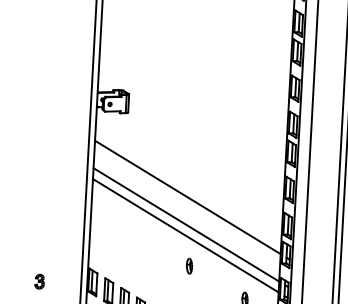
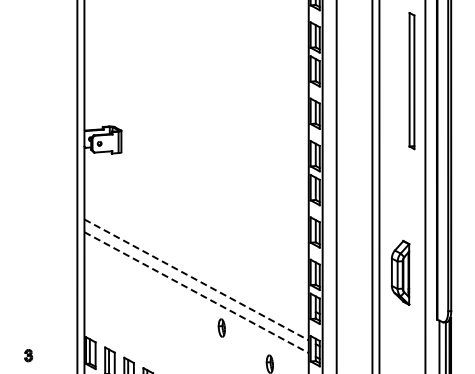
line: (187, 197) -> (196, 247), removed
line: (187, 225) -> (197, 280), solid -> dashed
line: (186, 235) -> (197, 292), solid -> dashed
part: (189, 265) -> (221, 327), moved
part: (39, 281) -> (28, 355), size x0.7

